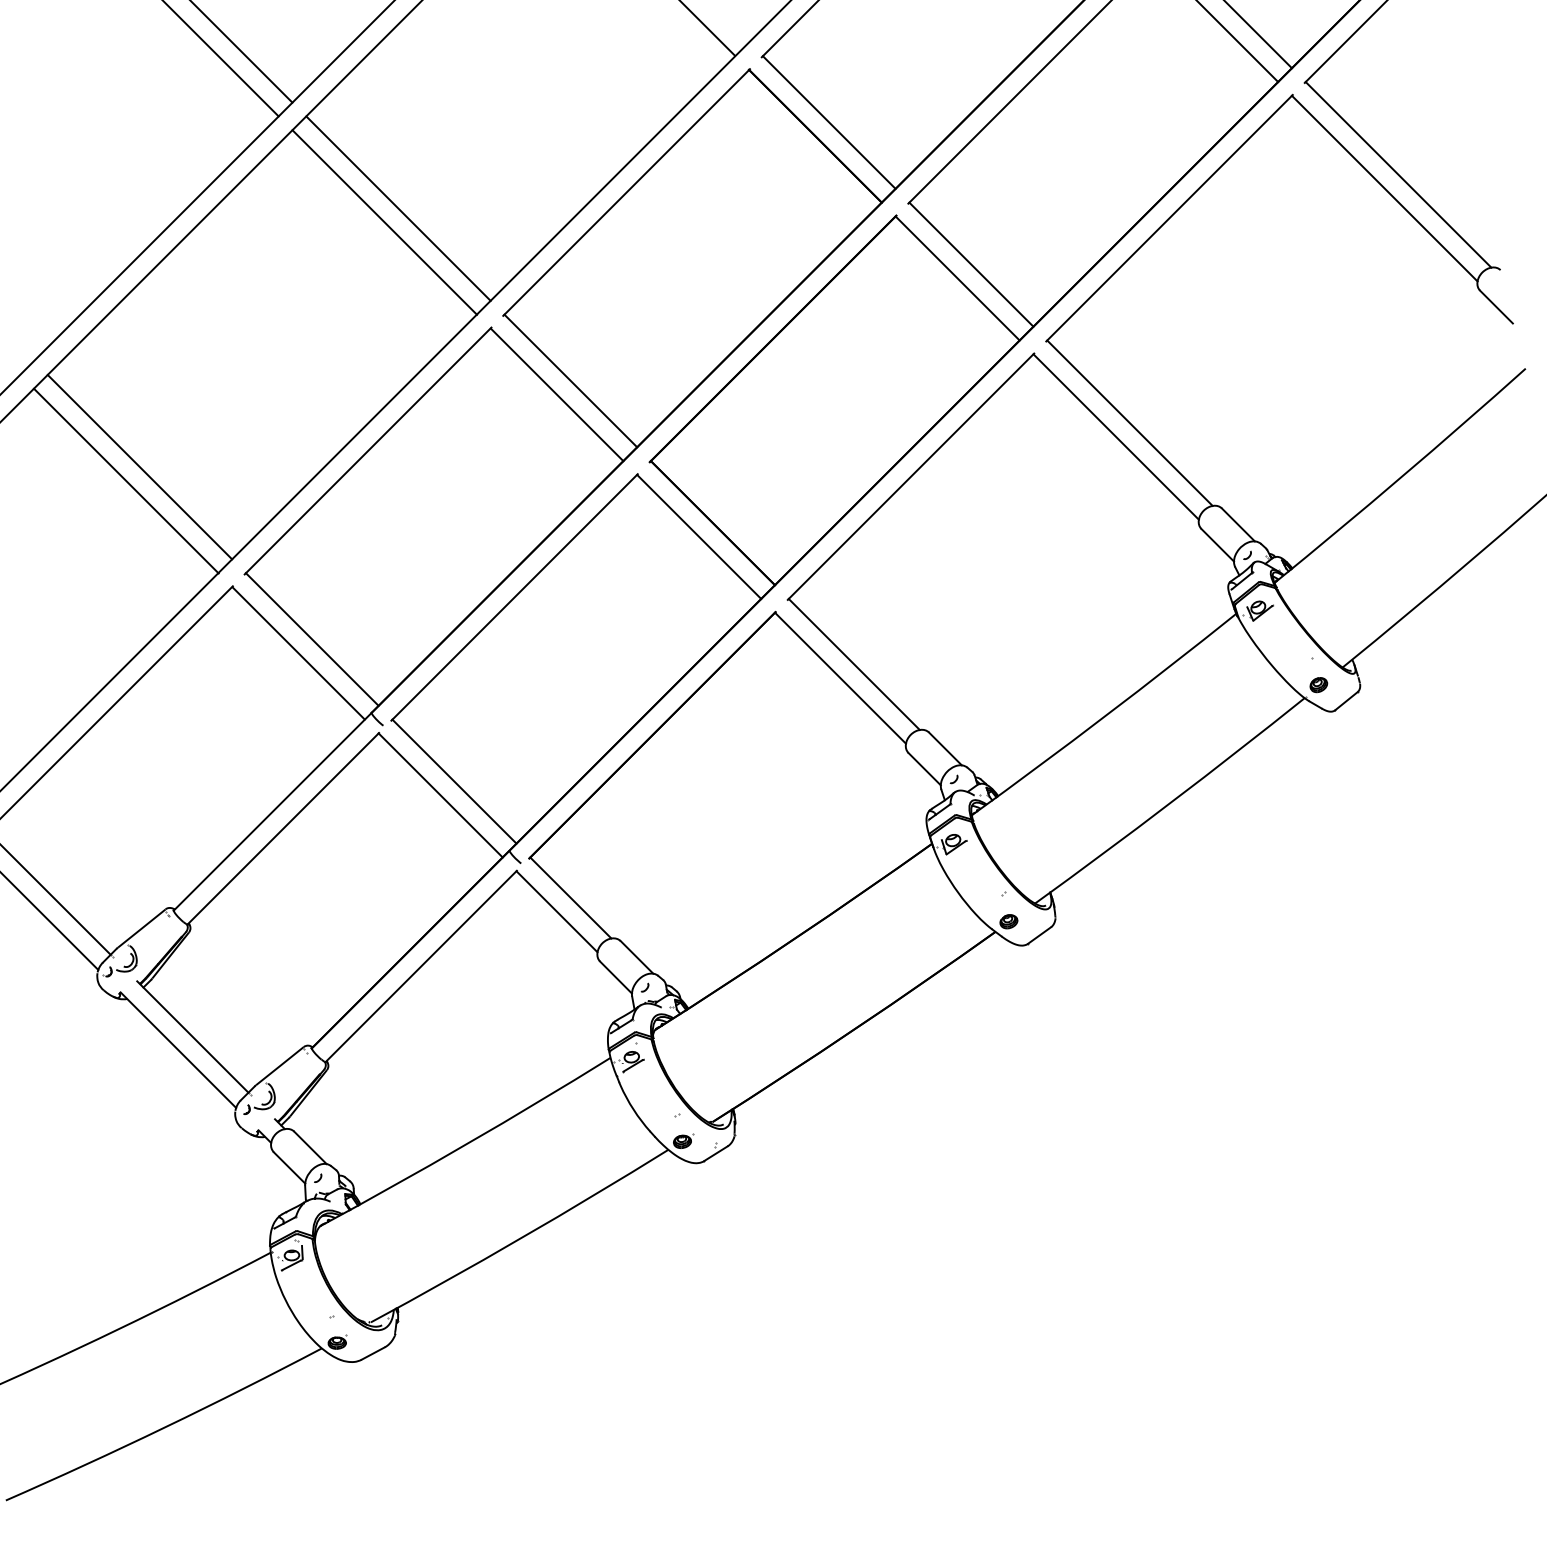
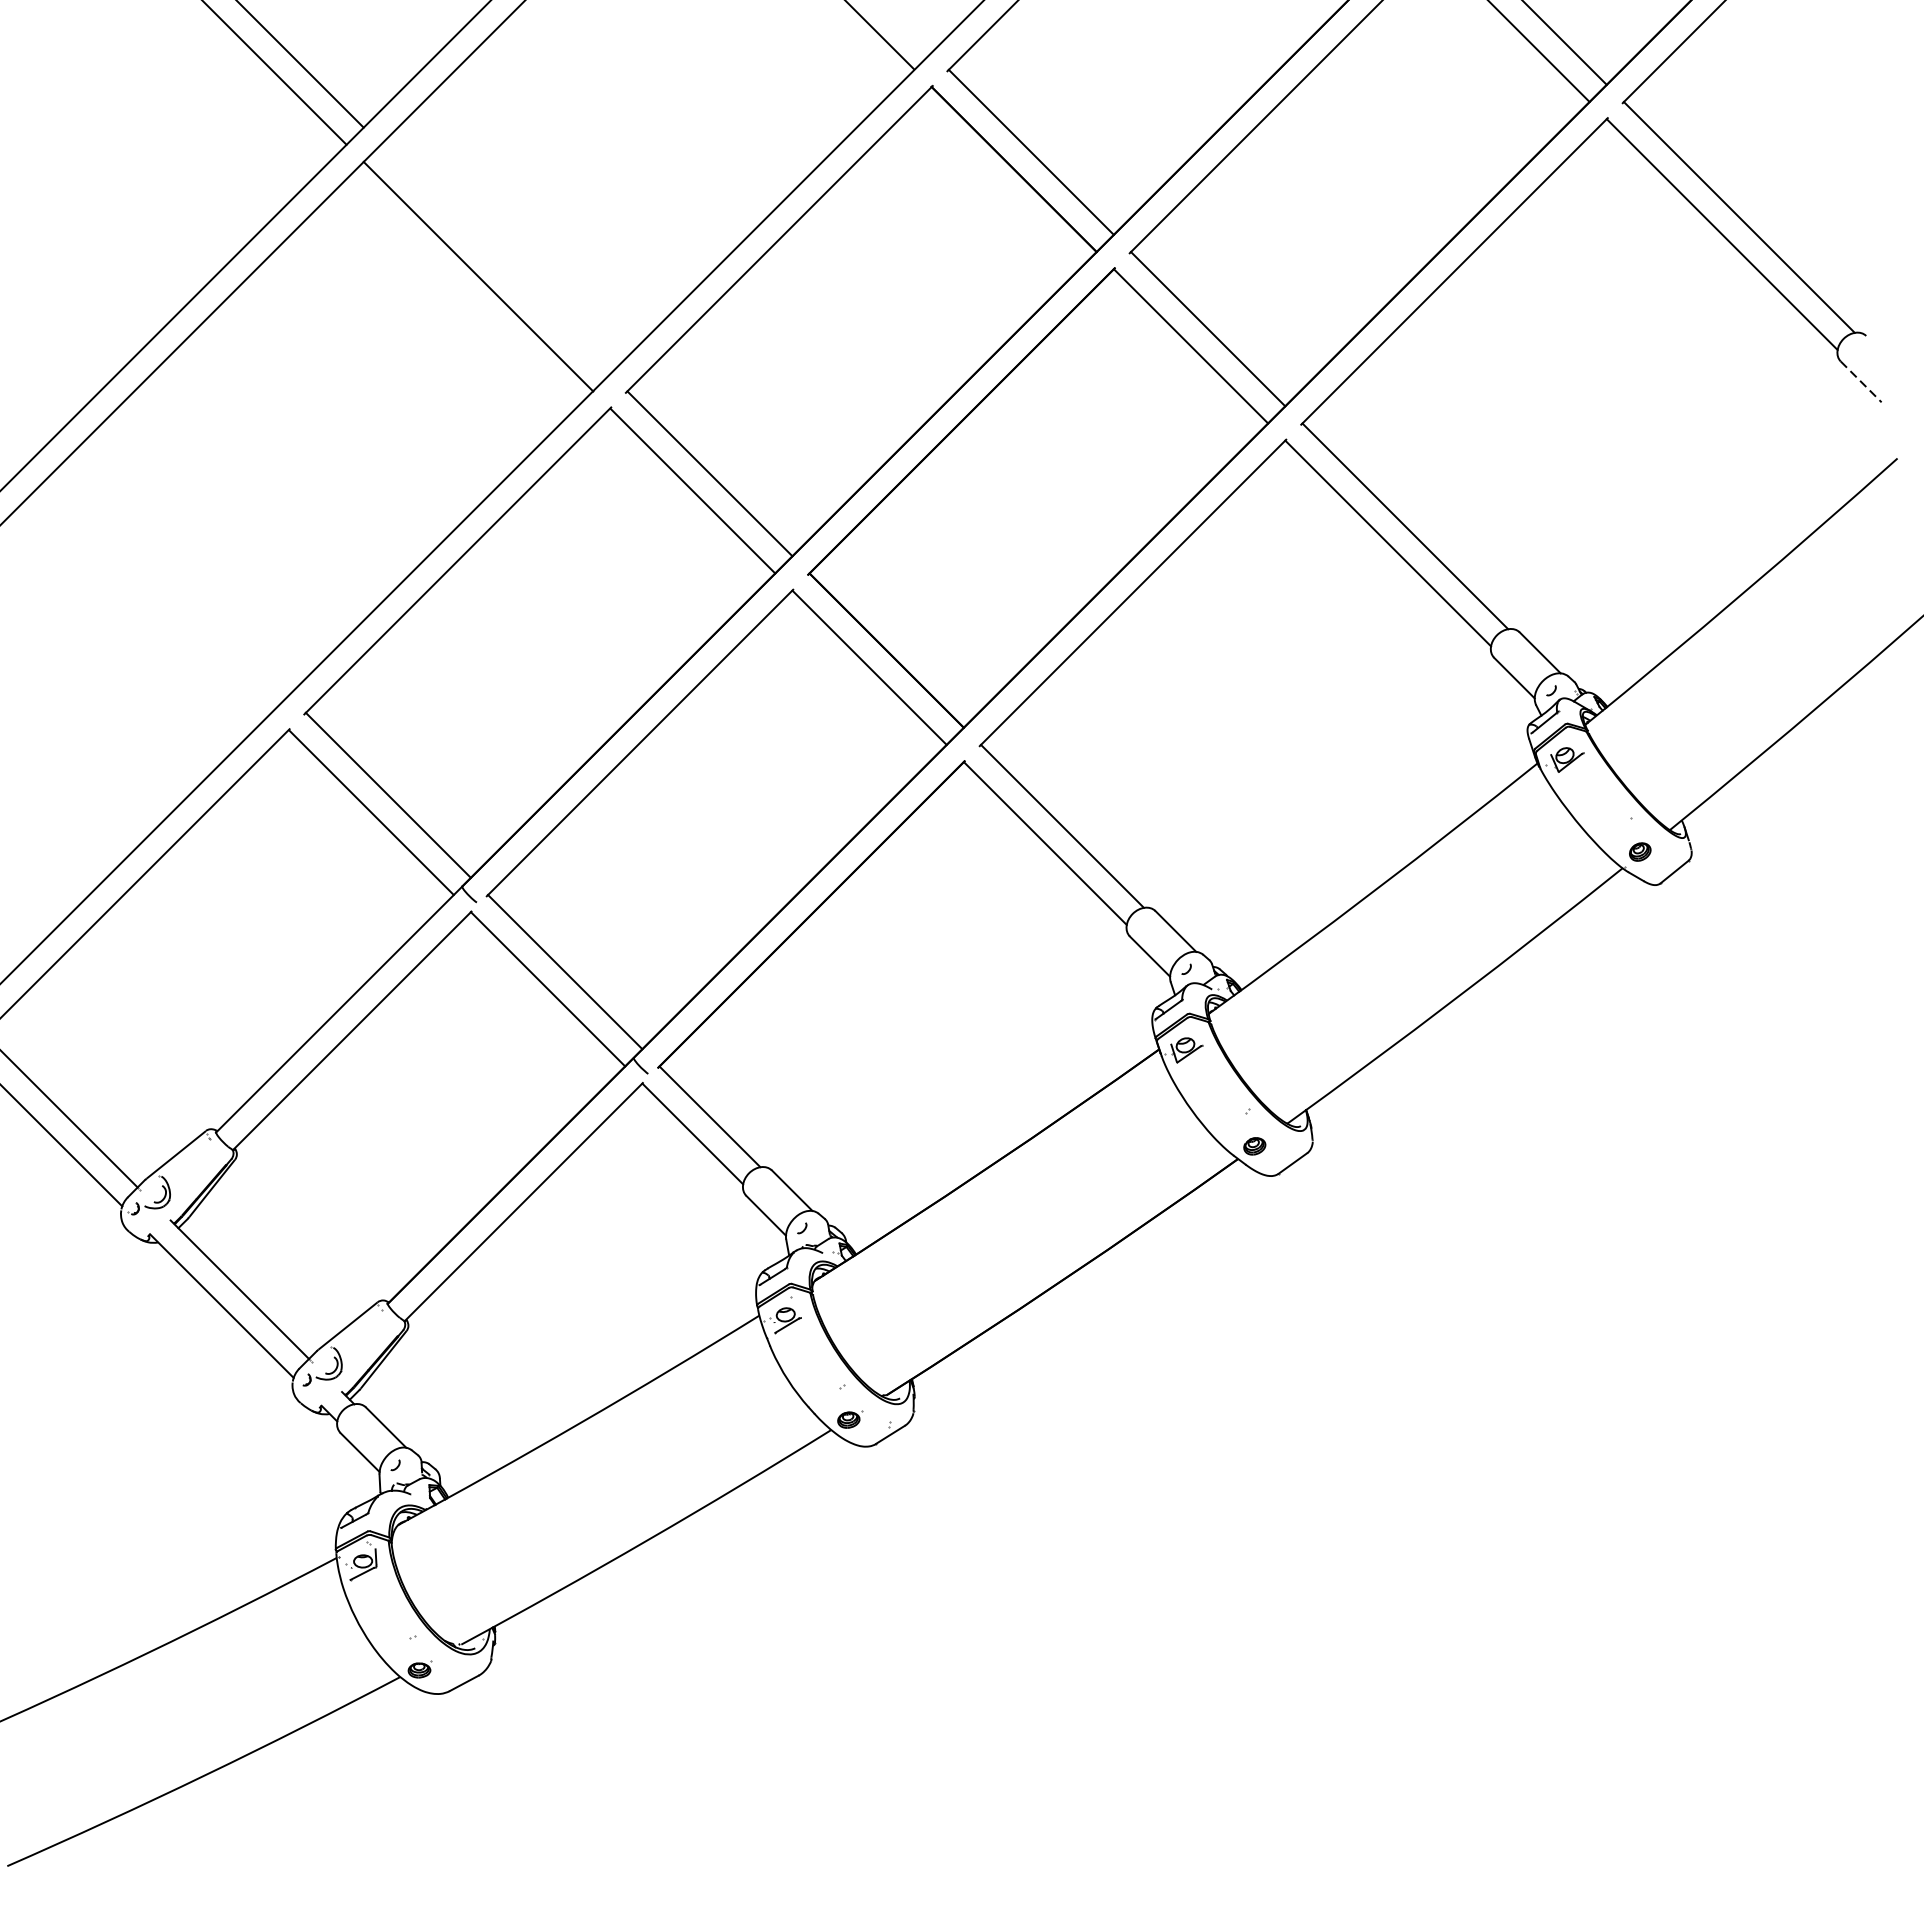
line: (398, 208) -> (495, 259), removed
line: (1496, 307) -> (1861, 382), solid -> dashed
line: (139, 467) -> (173, 581), removed
line: (126, 480) -> (157, 597), removed

